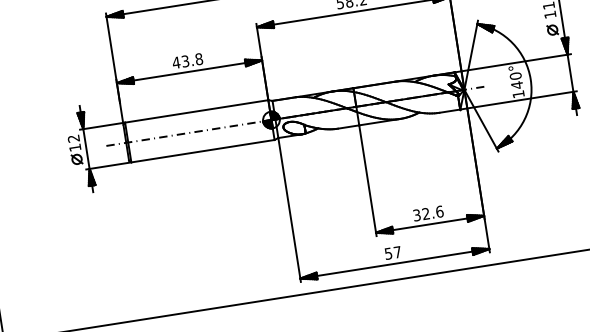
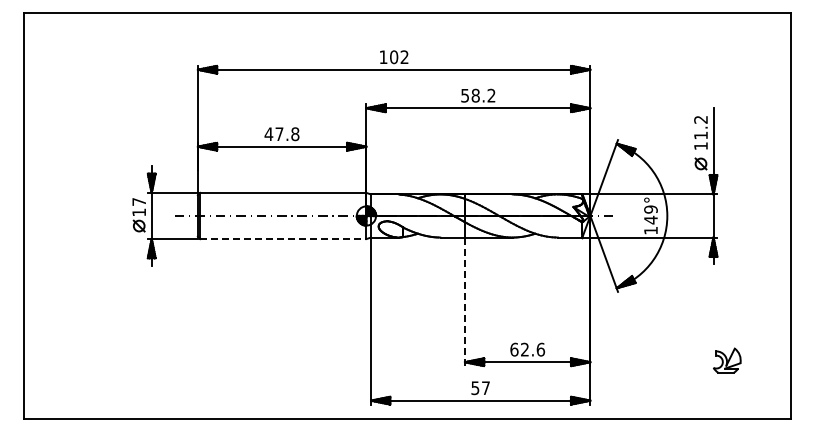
text: (185, 61) -> (279, 134), 43.8 -> 47.8
text: (515, 76) -> (650, 209), 140° -> 149°
text: (73, 138) -> (138, 201), 12 -> 17
line: (203, 151) -> (283, 239), solid -> dashed
line: (367, 181) -> (464, 302), solid -> dashed
text: (417, 215) -> (514, 349), 32.6 -> 62.6

